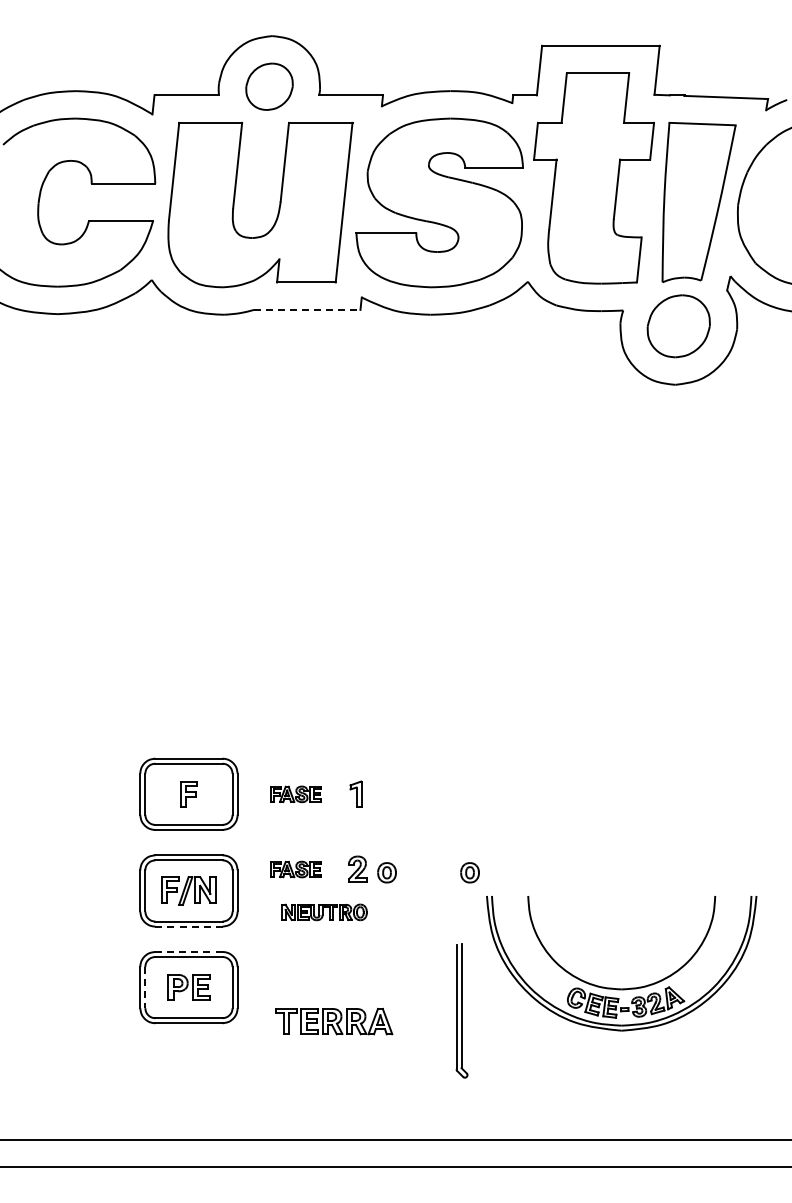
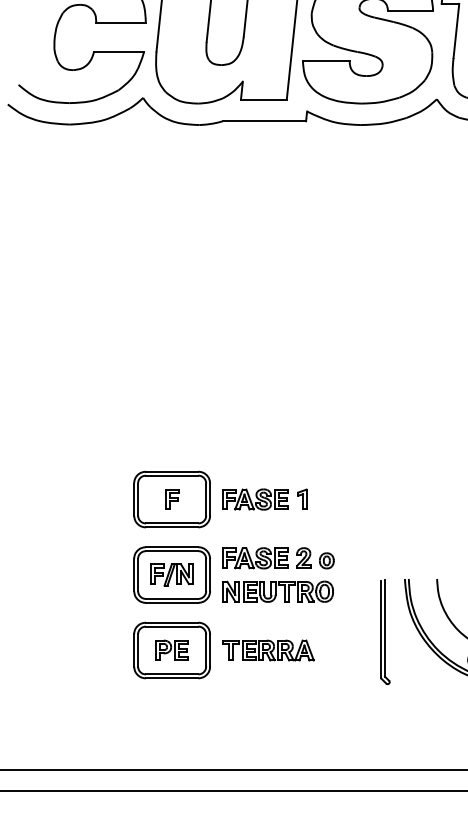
line: (307, 309) -> (264, 120), dashed -> solid
part: (295, 794) -> (255, 499), size x1.67
part: (295, 869) -> (255, 558), size x1.67
part: (469, 872) -> (391, 560), removed
part: (324, 912) -> (278, 591), size x1.67
line: (188, 926) -> (171, 602), dashed -> solid
line: (188, 951) -> (171, 622), dashed -> solid
line: (145, 987) -> (138, 650), dashed -> solid
part: (461, 1010) -> (385, 631), moved
part: (334, 1021) -> (268, 650), moved

